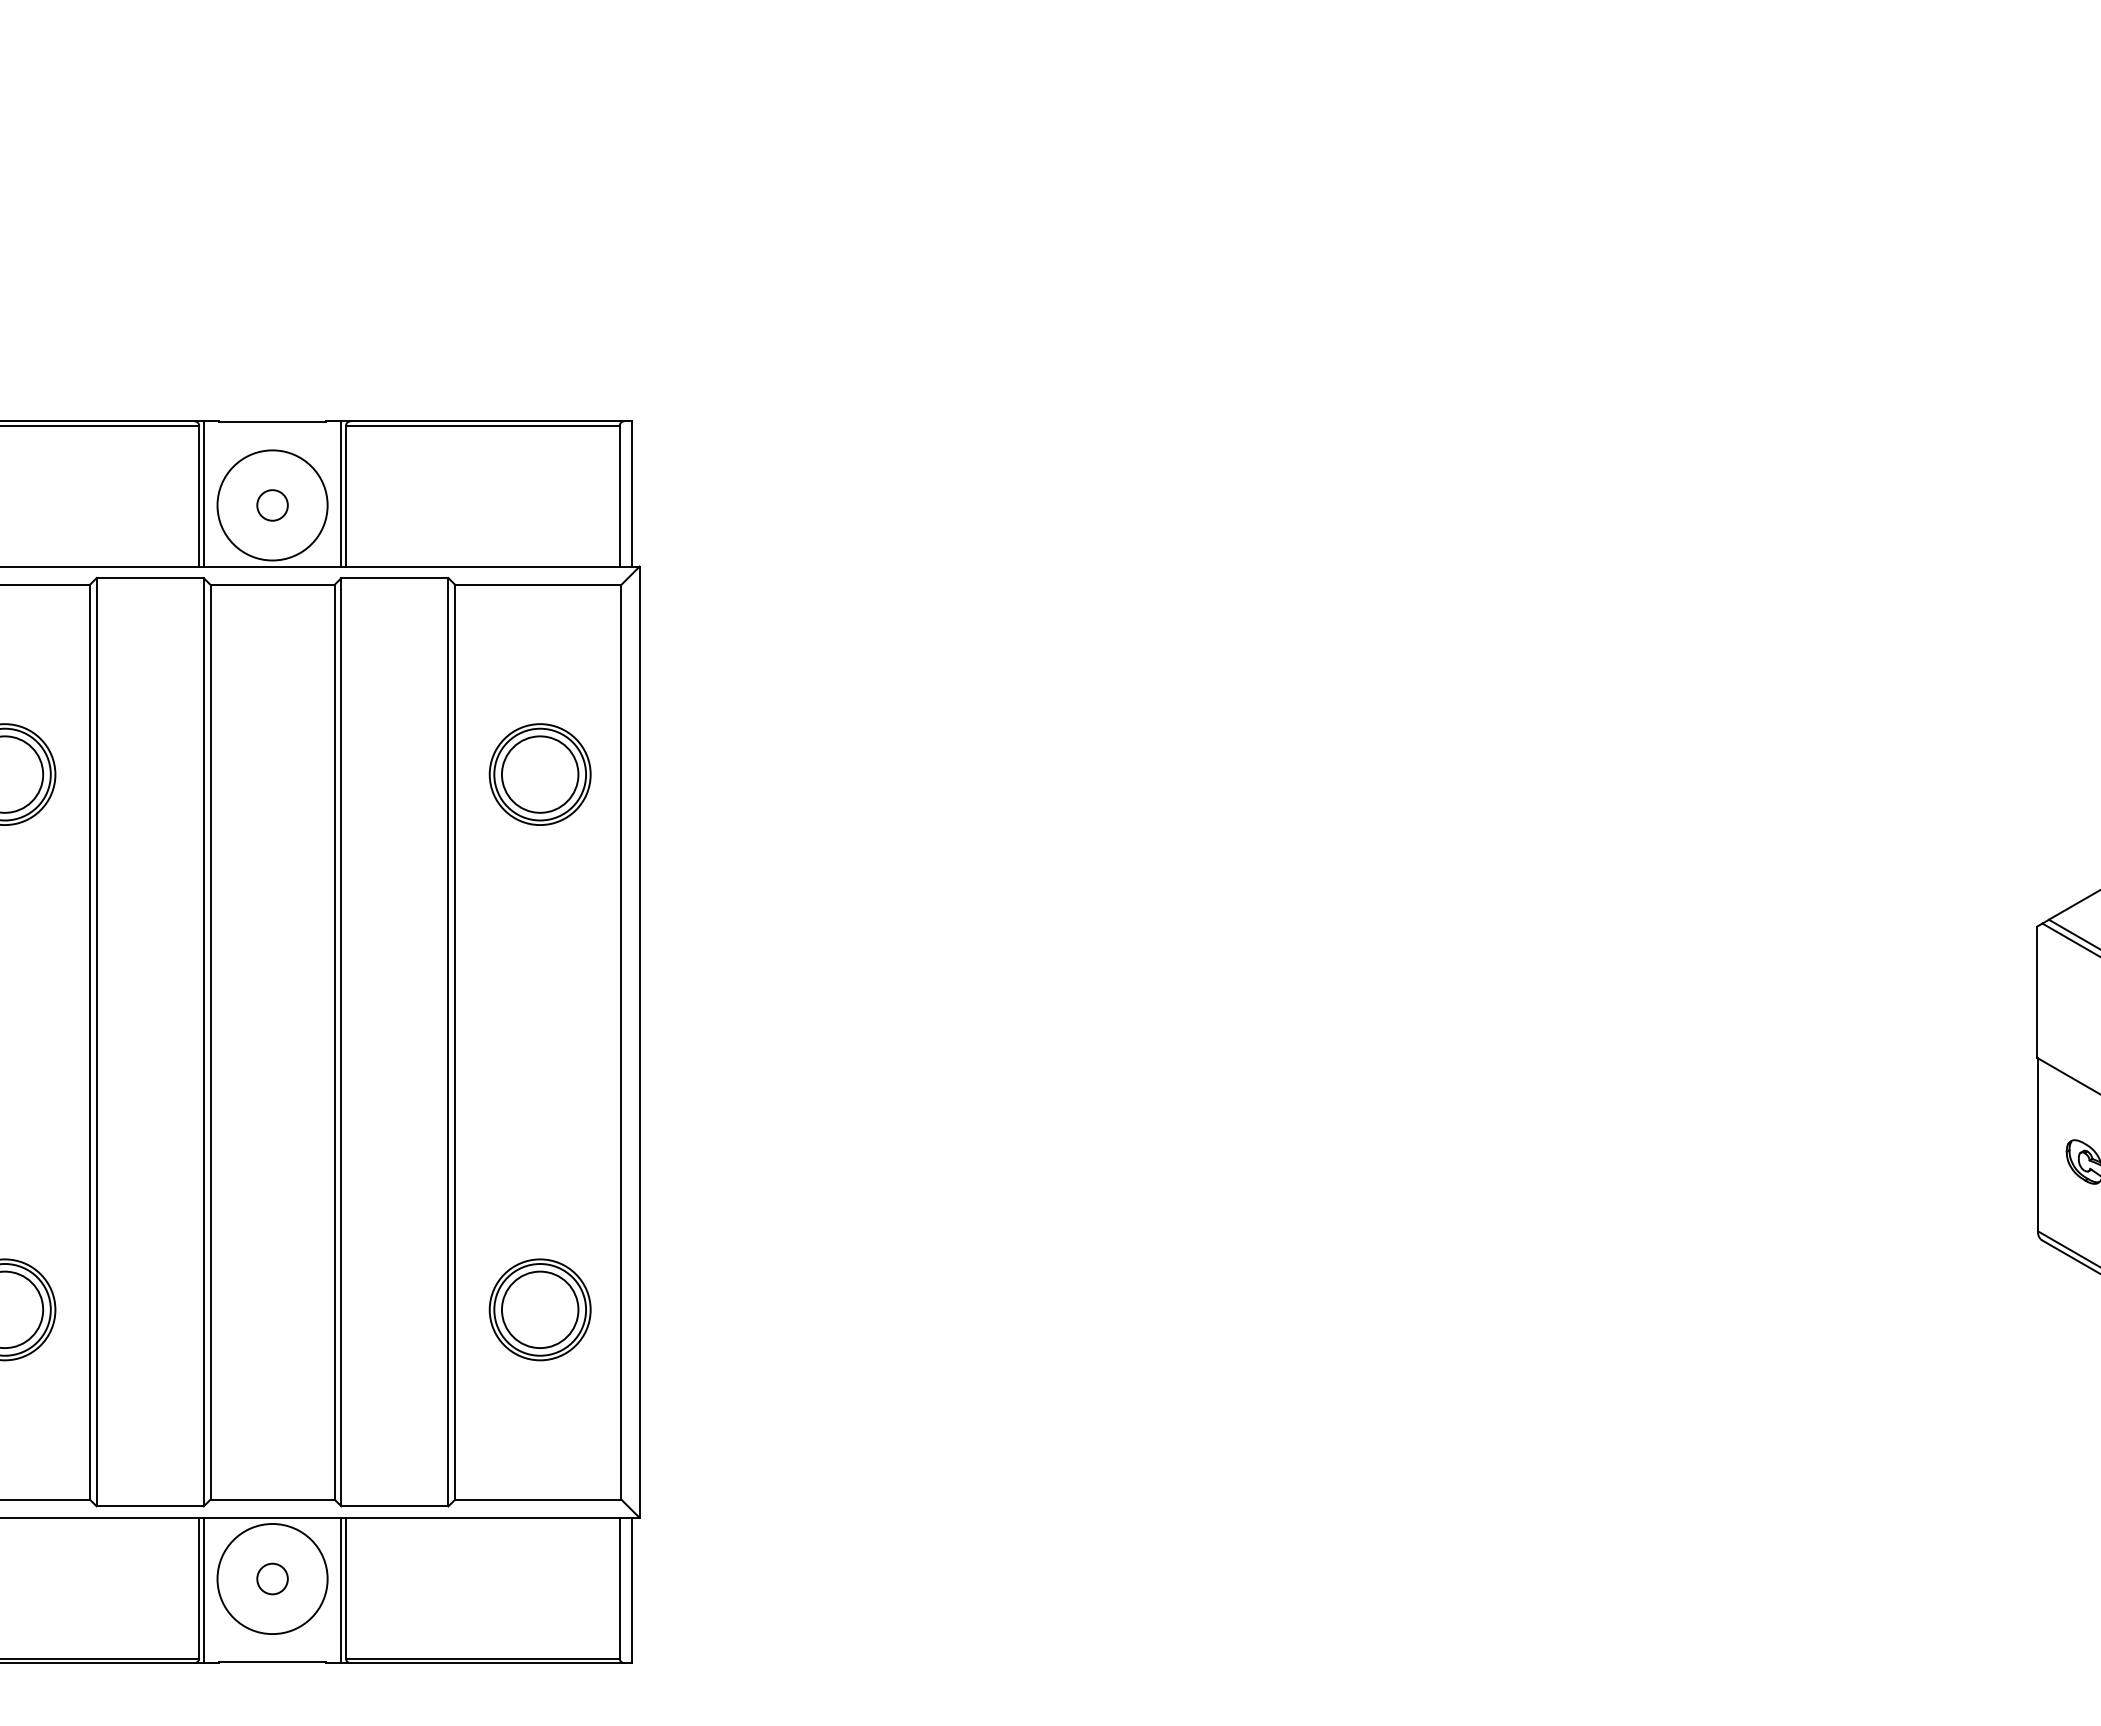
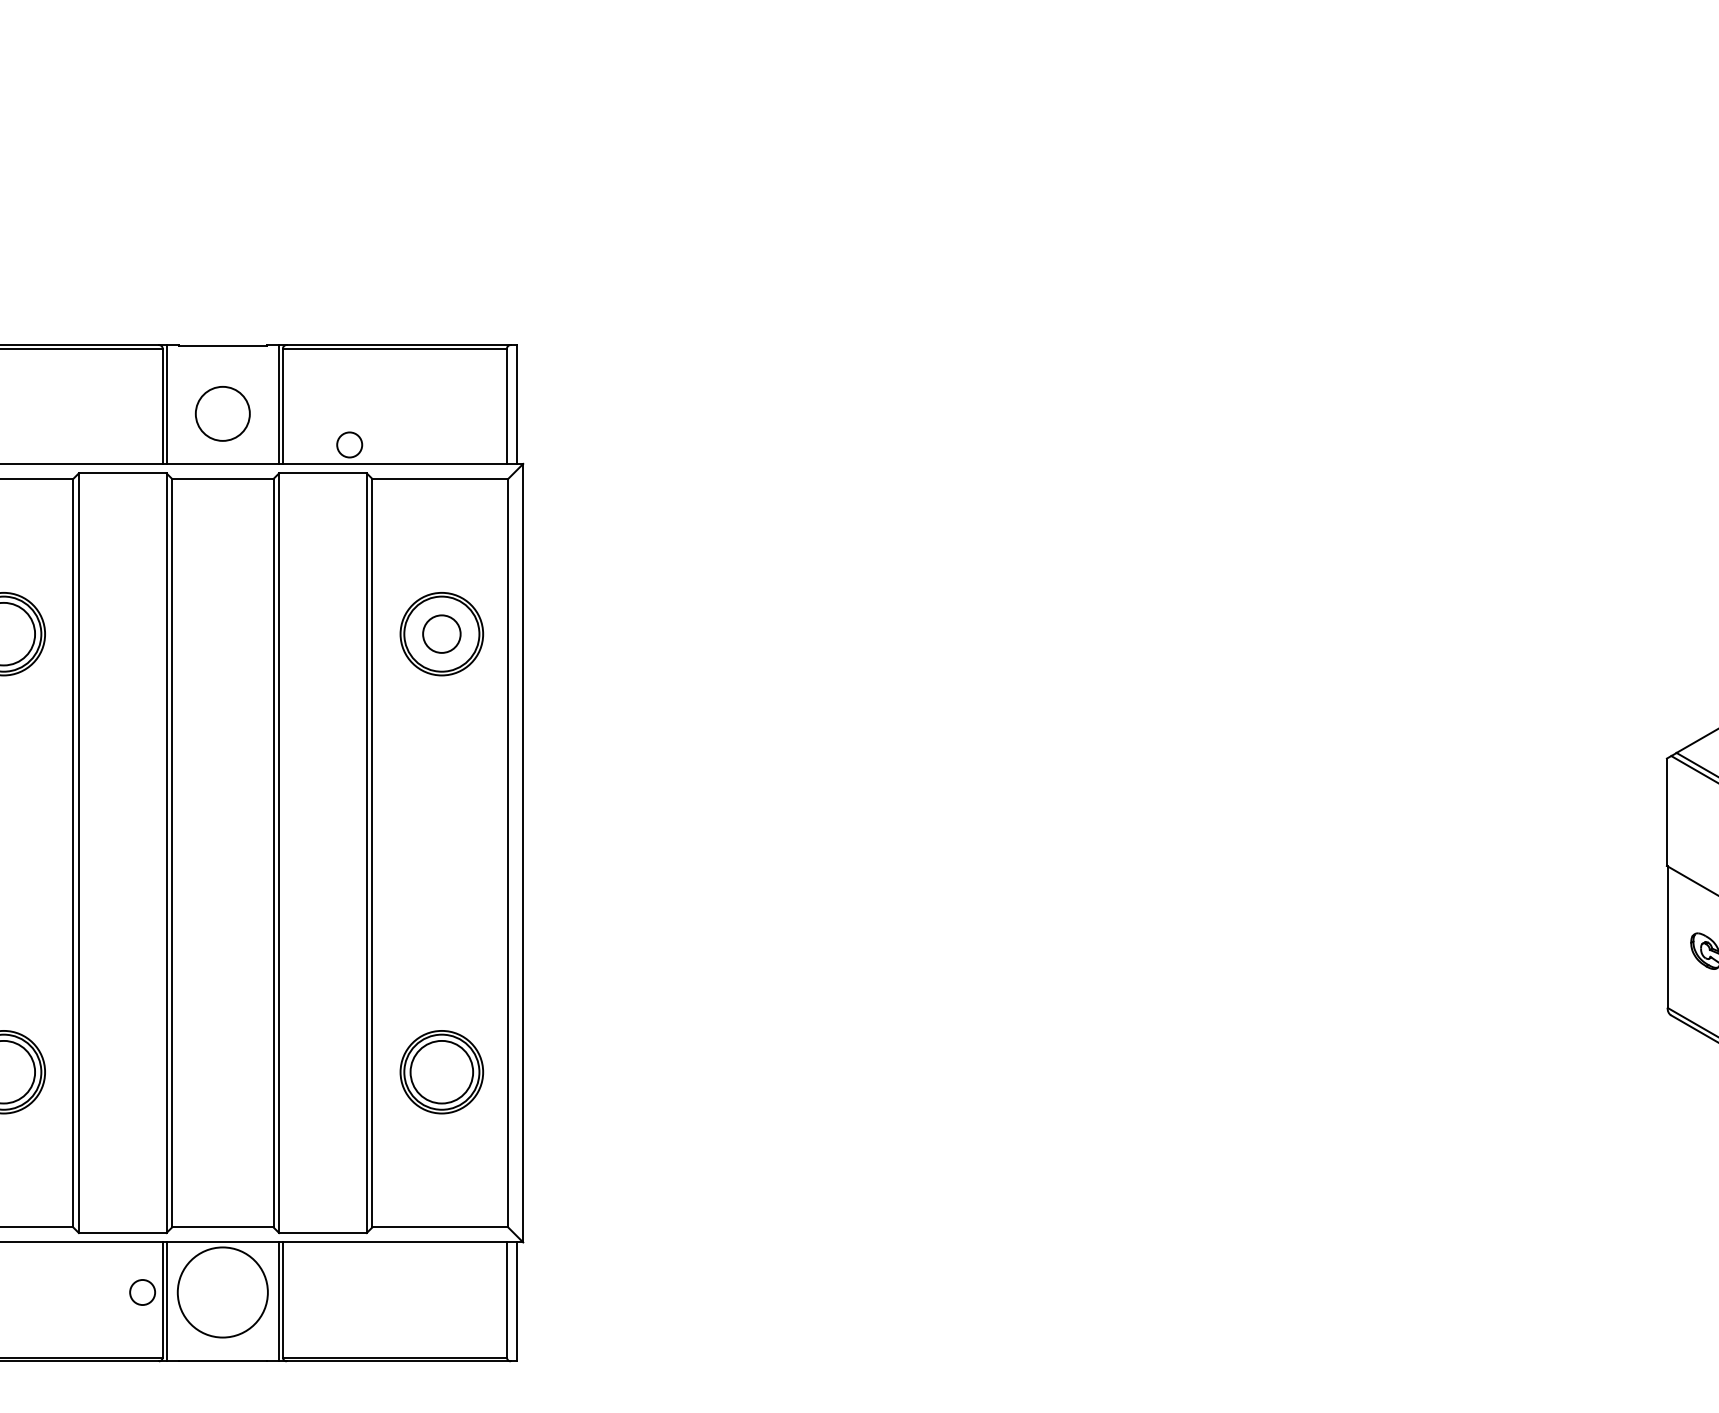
circle: (272, 505) -> (222, 413), size x0.6
circle: (272, 505) -> (349, 445), moved
circle: (539, 774) -> (441, 634), size x0.6
circle: (272, 1578) -> (142, 1292), moved

